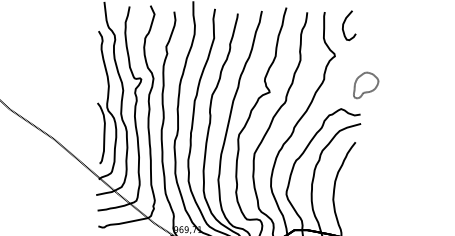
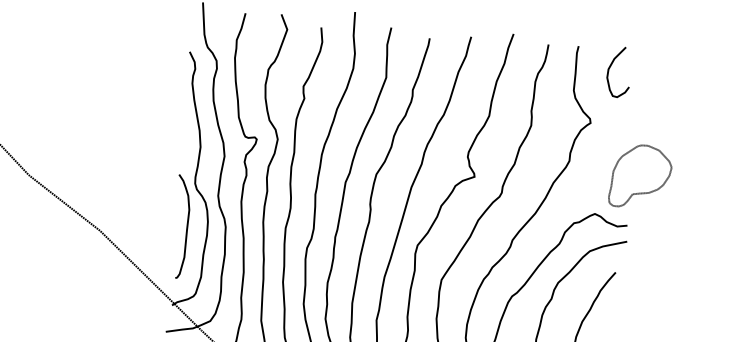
part: (365, 85) -> (639, 176), size x1.43

